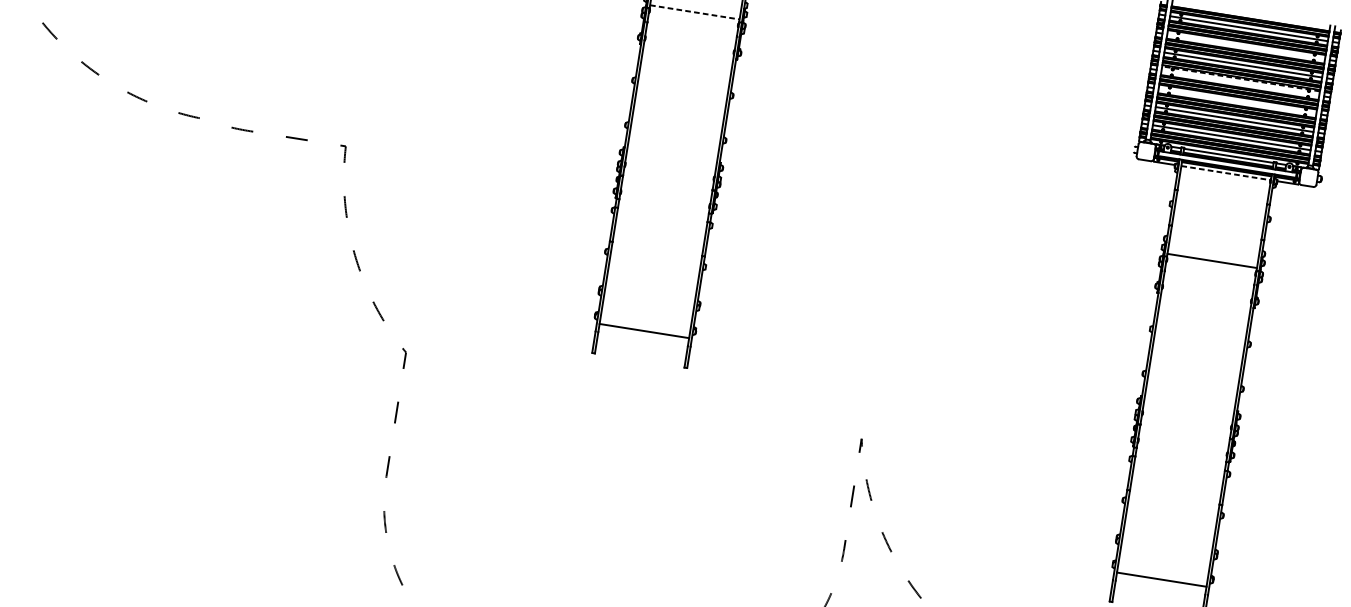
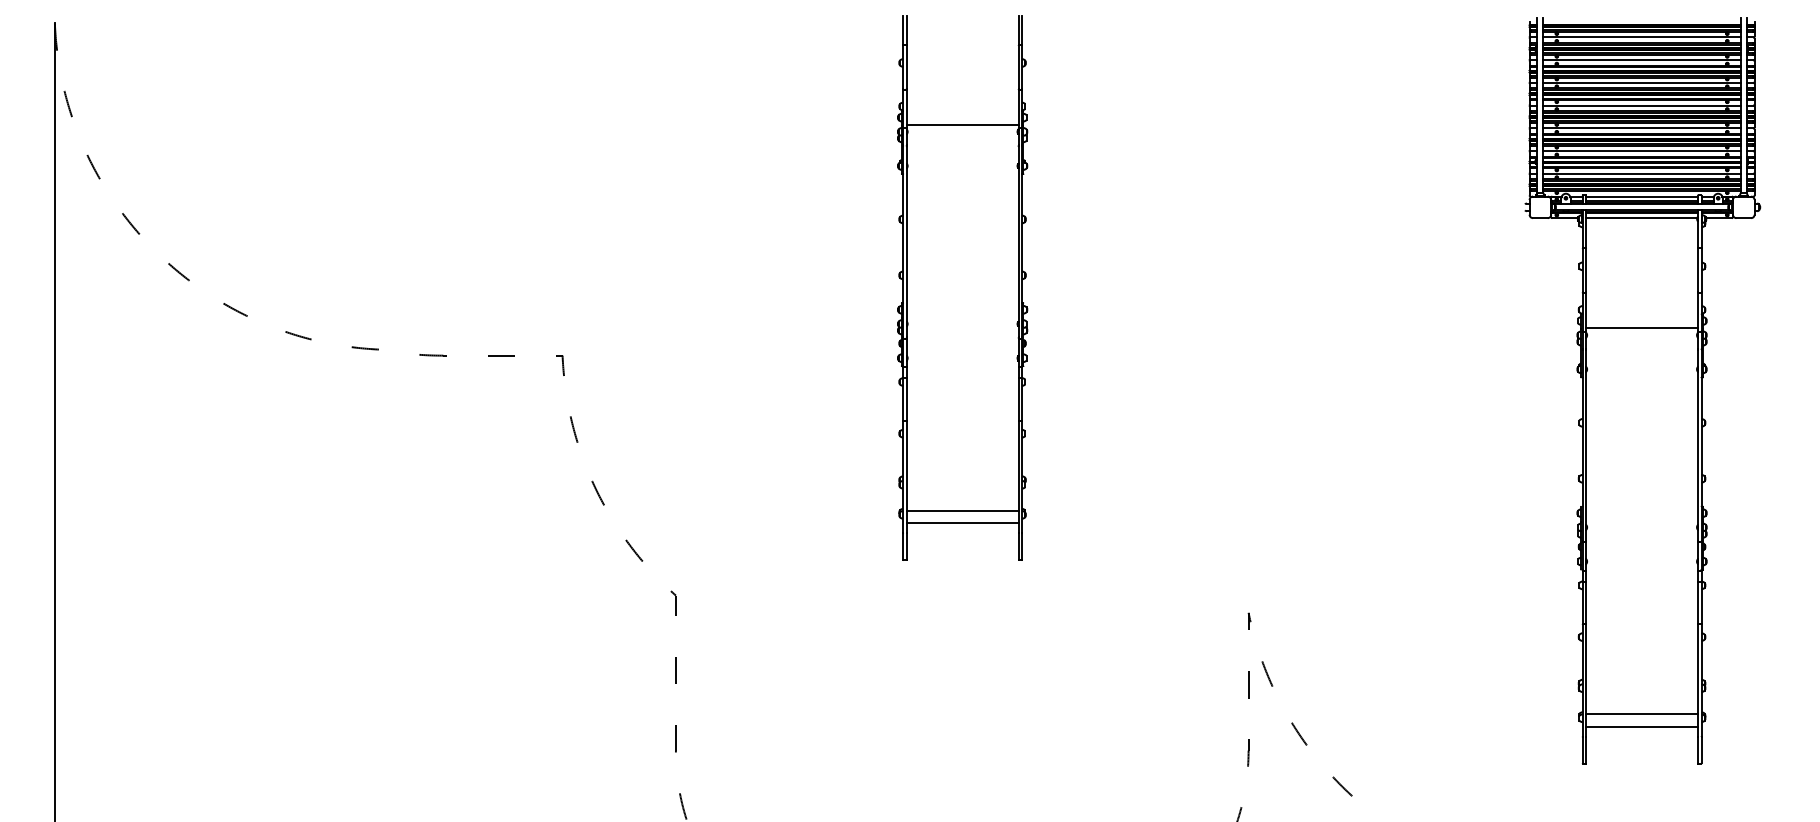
line: (695, 12) -> (963, 124), dashed -> solid
line: (1245, 47) -> (1641, 60), added
line: (1241, 79) -> (1642, 100), dashed -> solid
line: (1239, 83) -> (1641, 105), added
line: (1237, 101) -> (1641, 128), added
line: (1225, 173) -> (1641, 218), dashed -> solid
line: (645, 320) -> (962, 510), added
line: (1163, 569) -> (1642, 714), added

